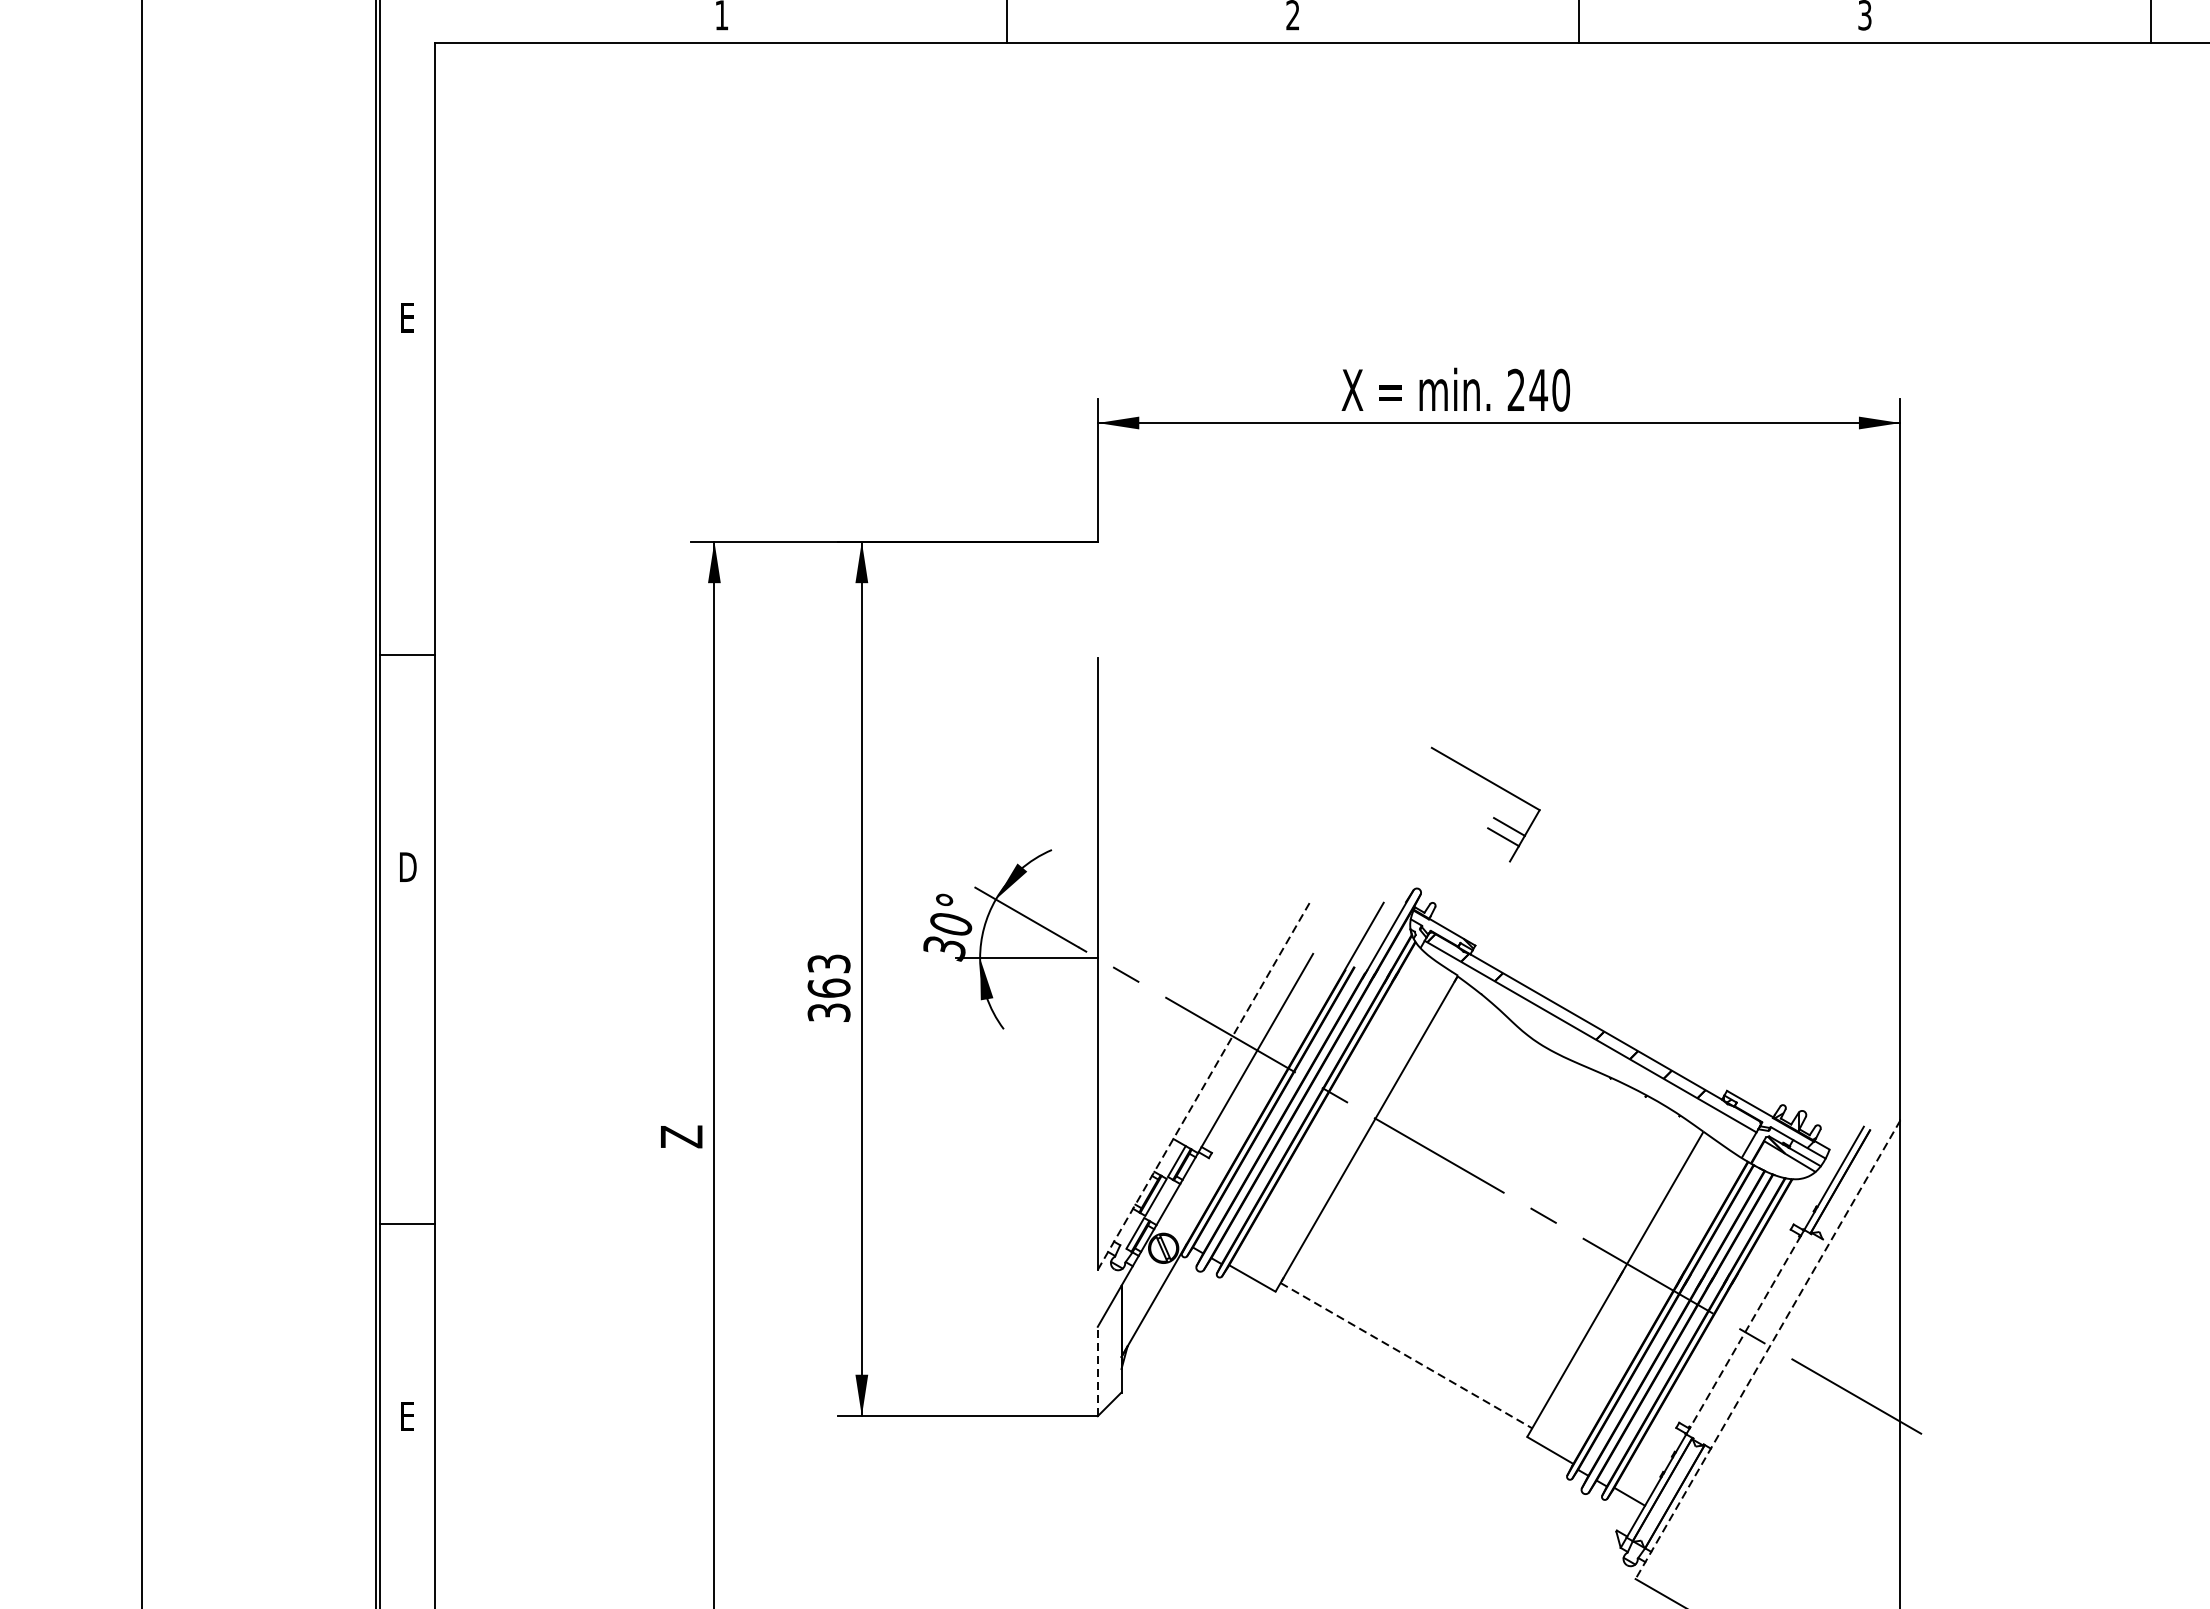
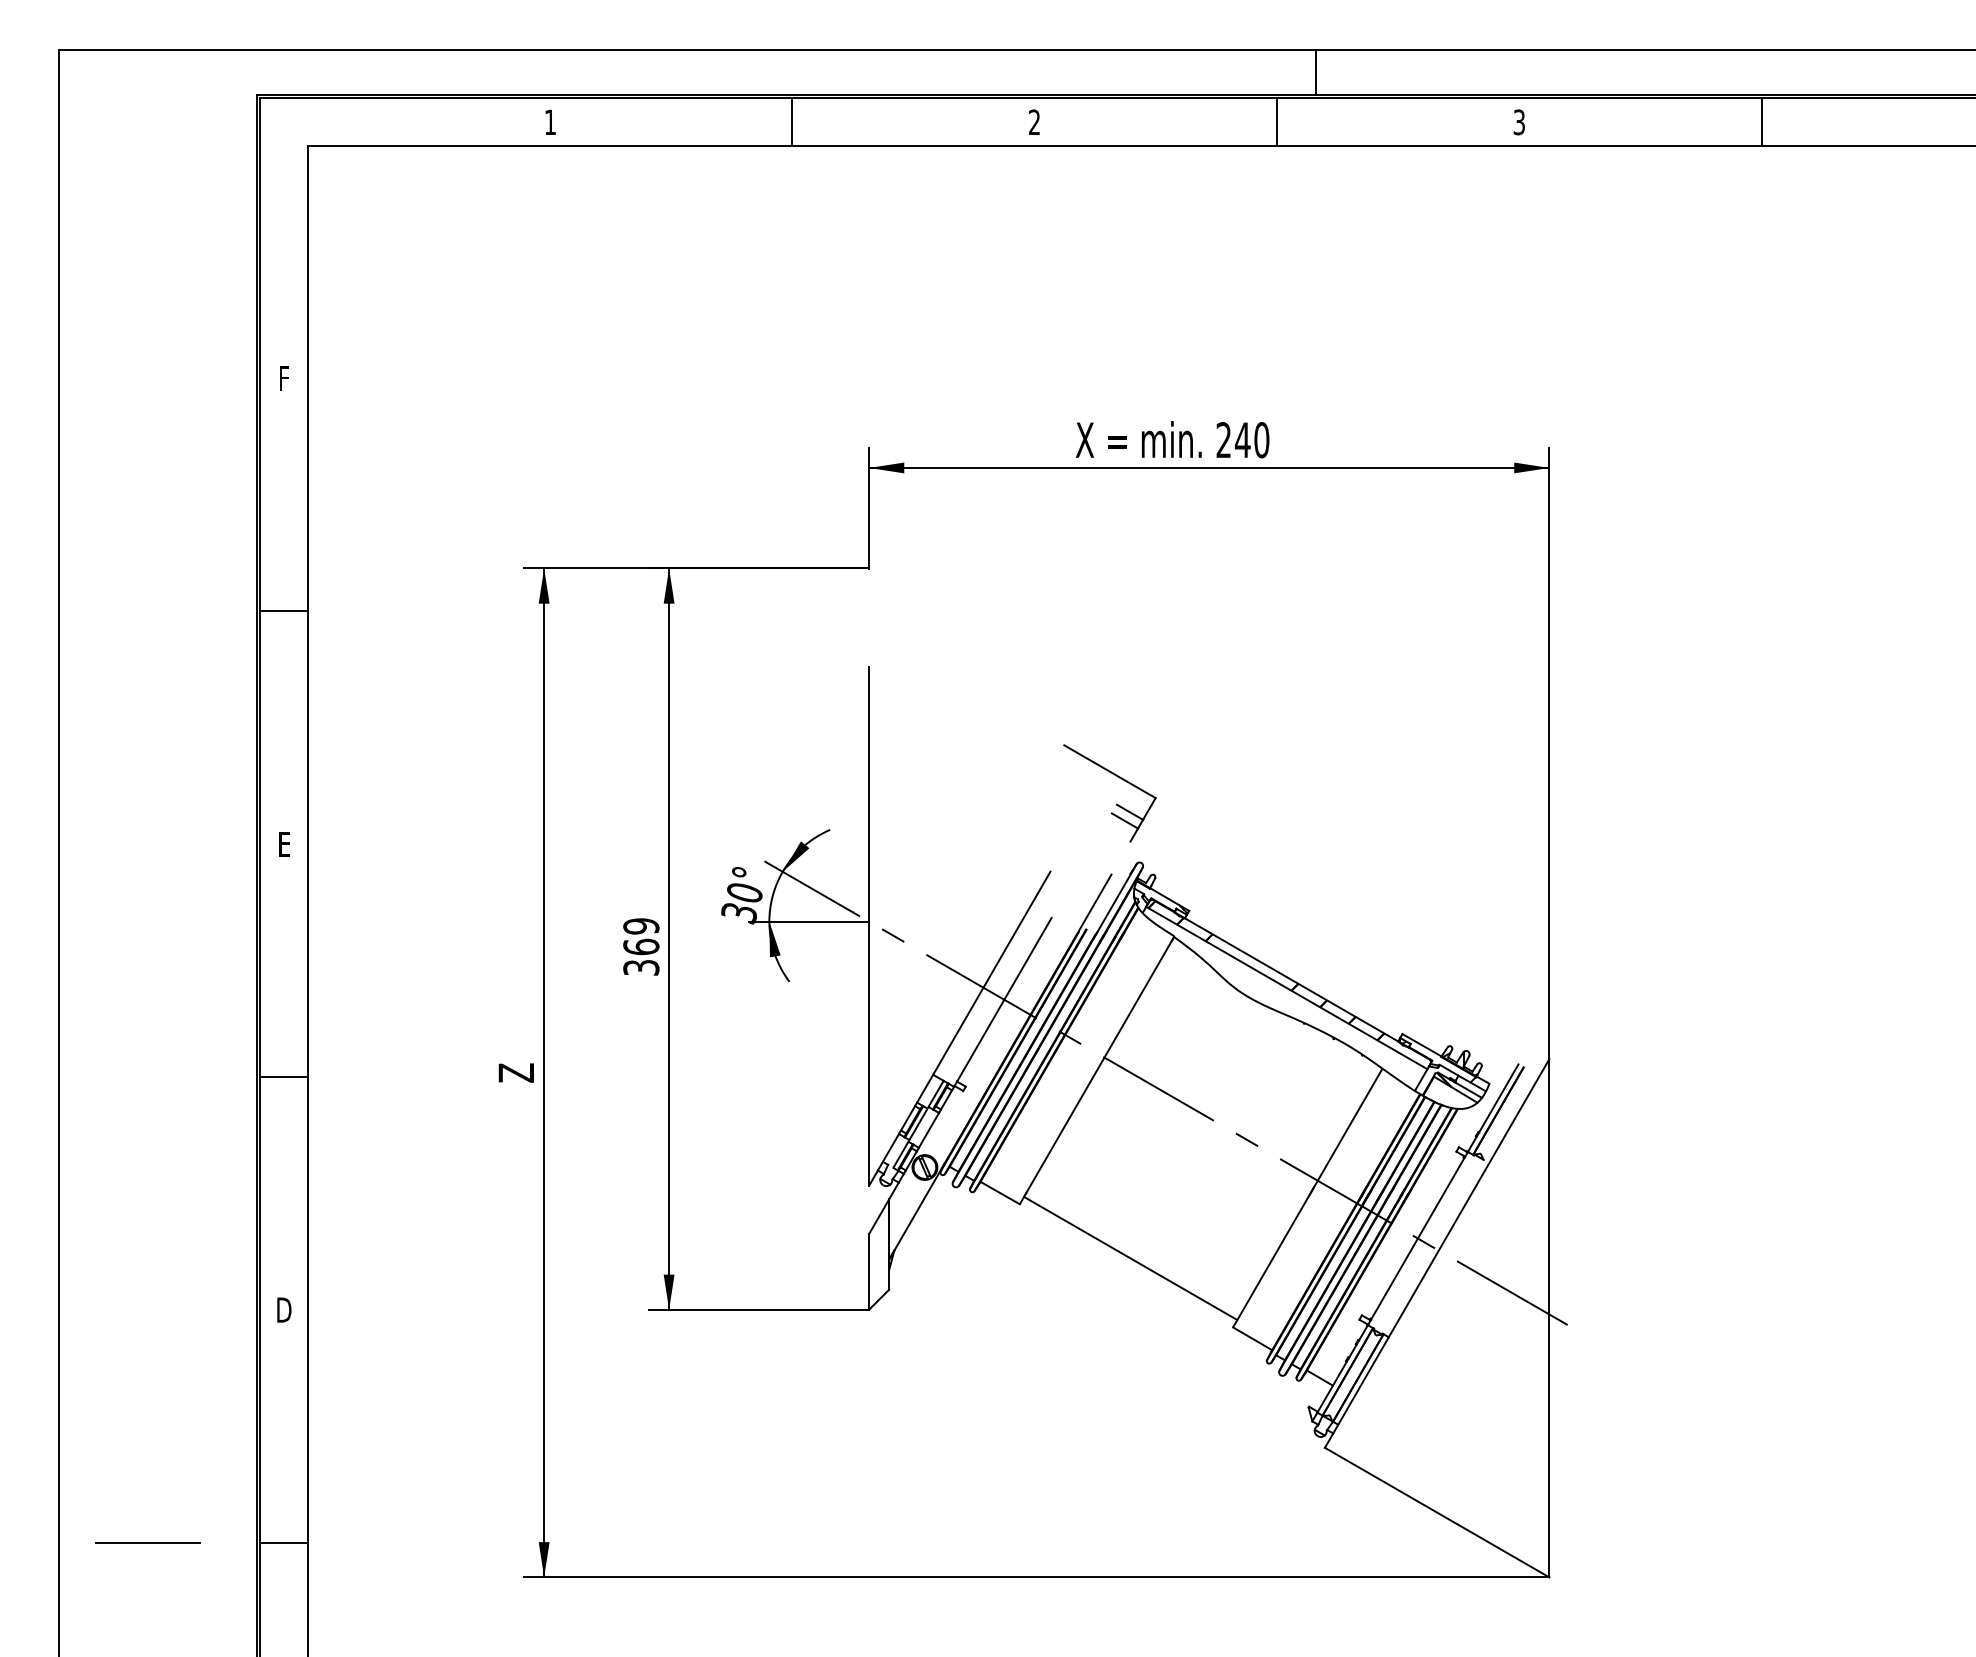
text: (408, 317) -> (284, 378), E -> F
line: (406, 654) -> (283, 611), moved
part: (1493, 816) -> (1116, 803), moved
text: (408, 867) -> (284, 844), D -> E
text: (829, 964) -> (641, 926), 363 -> 369
line: (1205, 1084) -> (960, 1028), dashed -> solid
line: (406, 1224) -> (283, 1077), moved
line: (1744, 1332) -> (1417, 1238), dashed -> solid
line: (1767, 1349) -> (1436, 1253), dashed -> solid
line: (1407, 1355) -> (1131, 1258), dashed -> solid
line: (1098, 1371) -> (869, 1271), dashed -> solid
text: (408, 1415) -> (284, 1309), E -> D

